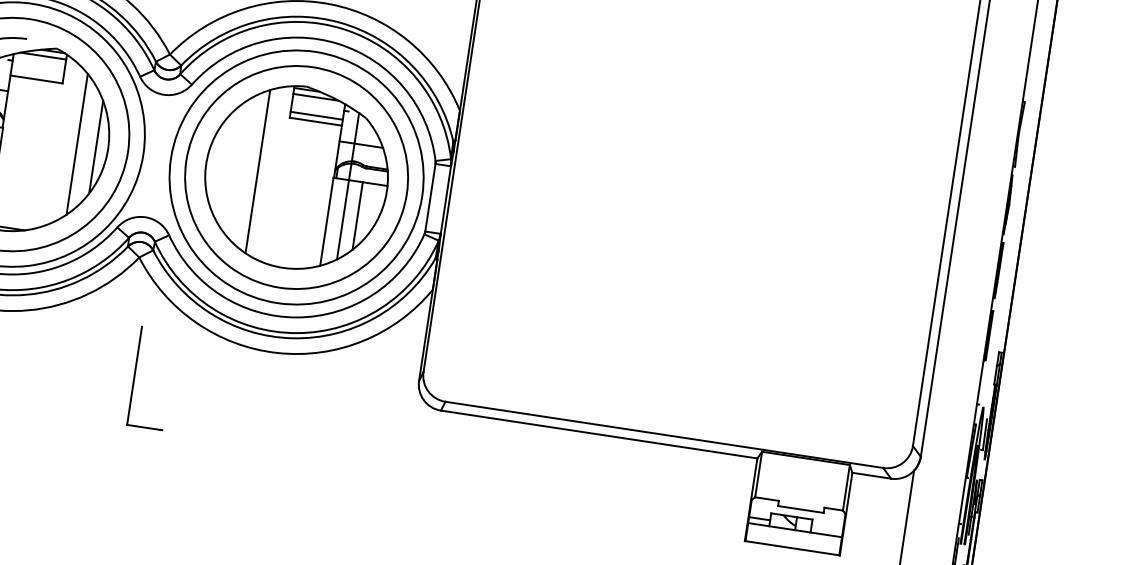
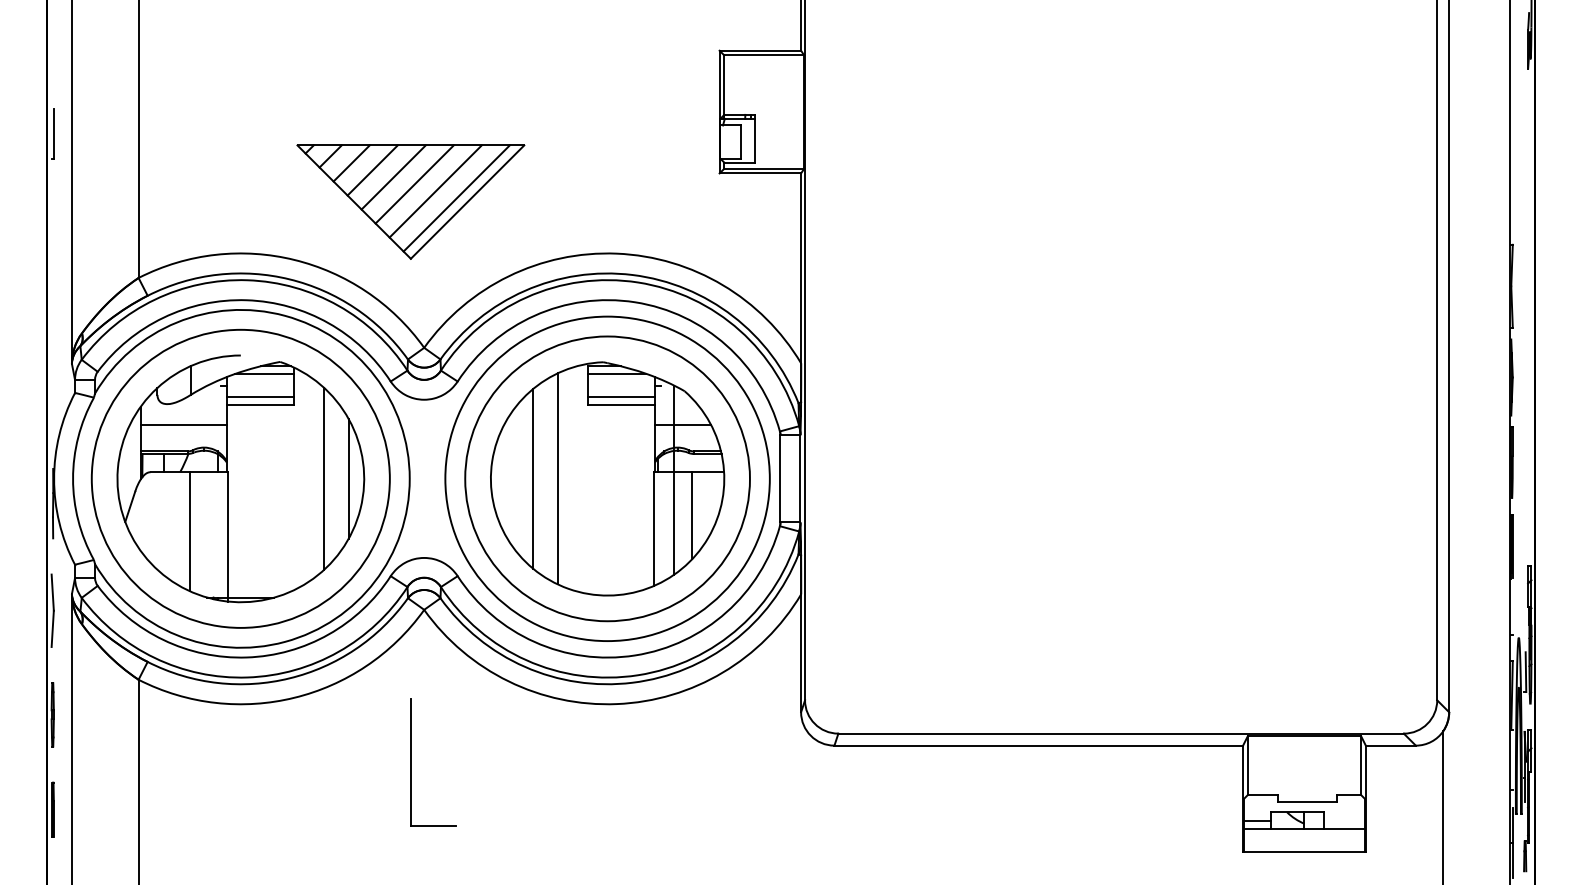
line: (37, 73) -> (260, 397), added
line: (239, 168) -> (533, 478), added
part: (135, 376) -> (411, 762), moved

